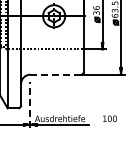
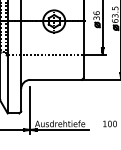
line: (56, 74) -> (56, 79), dashed -> solid
line: (30, 104) -> (30, 109), dashed -> solid

